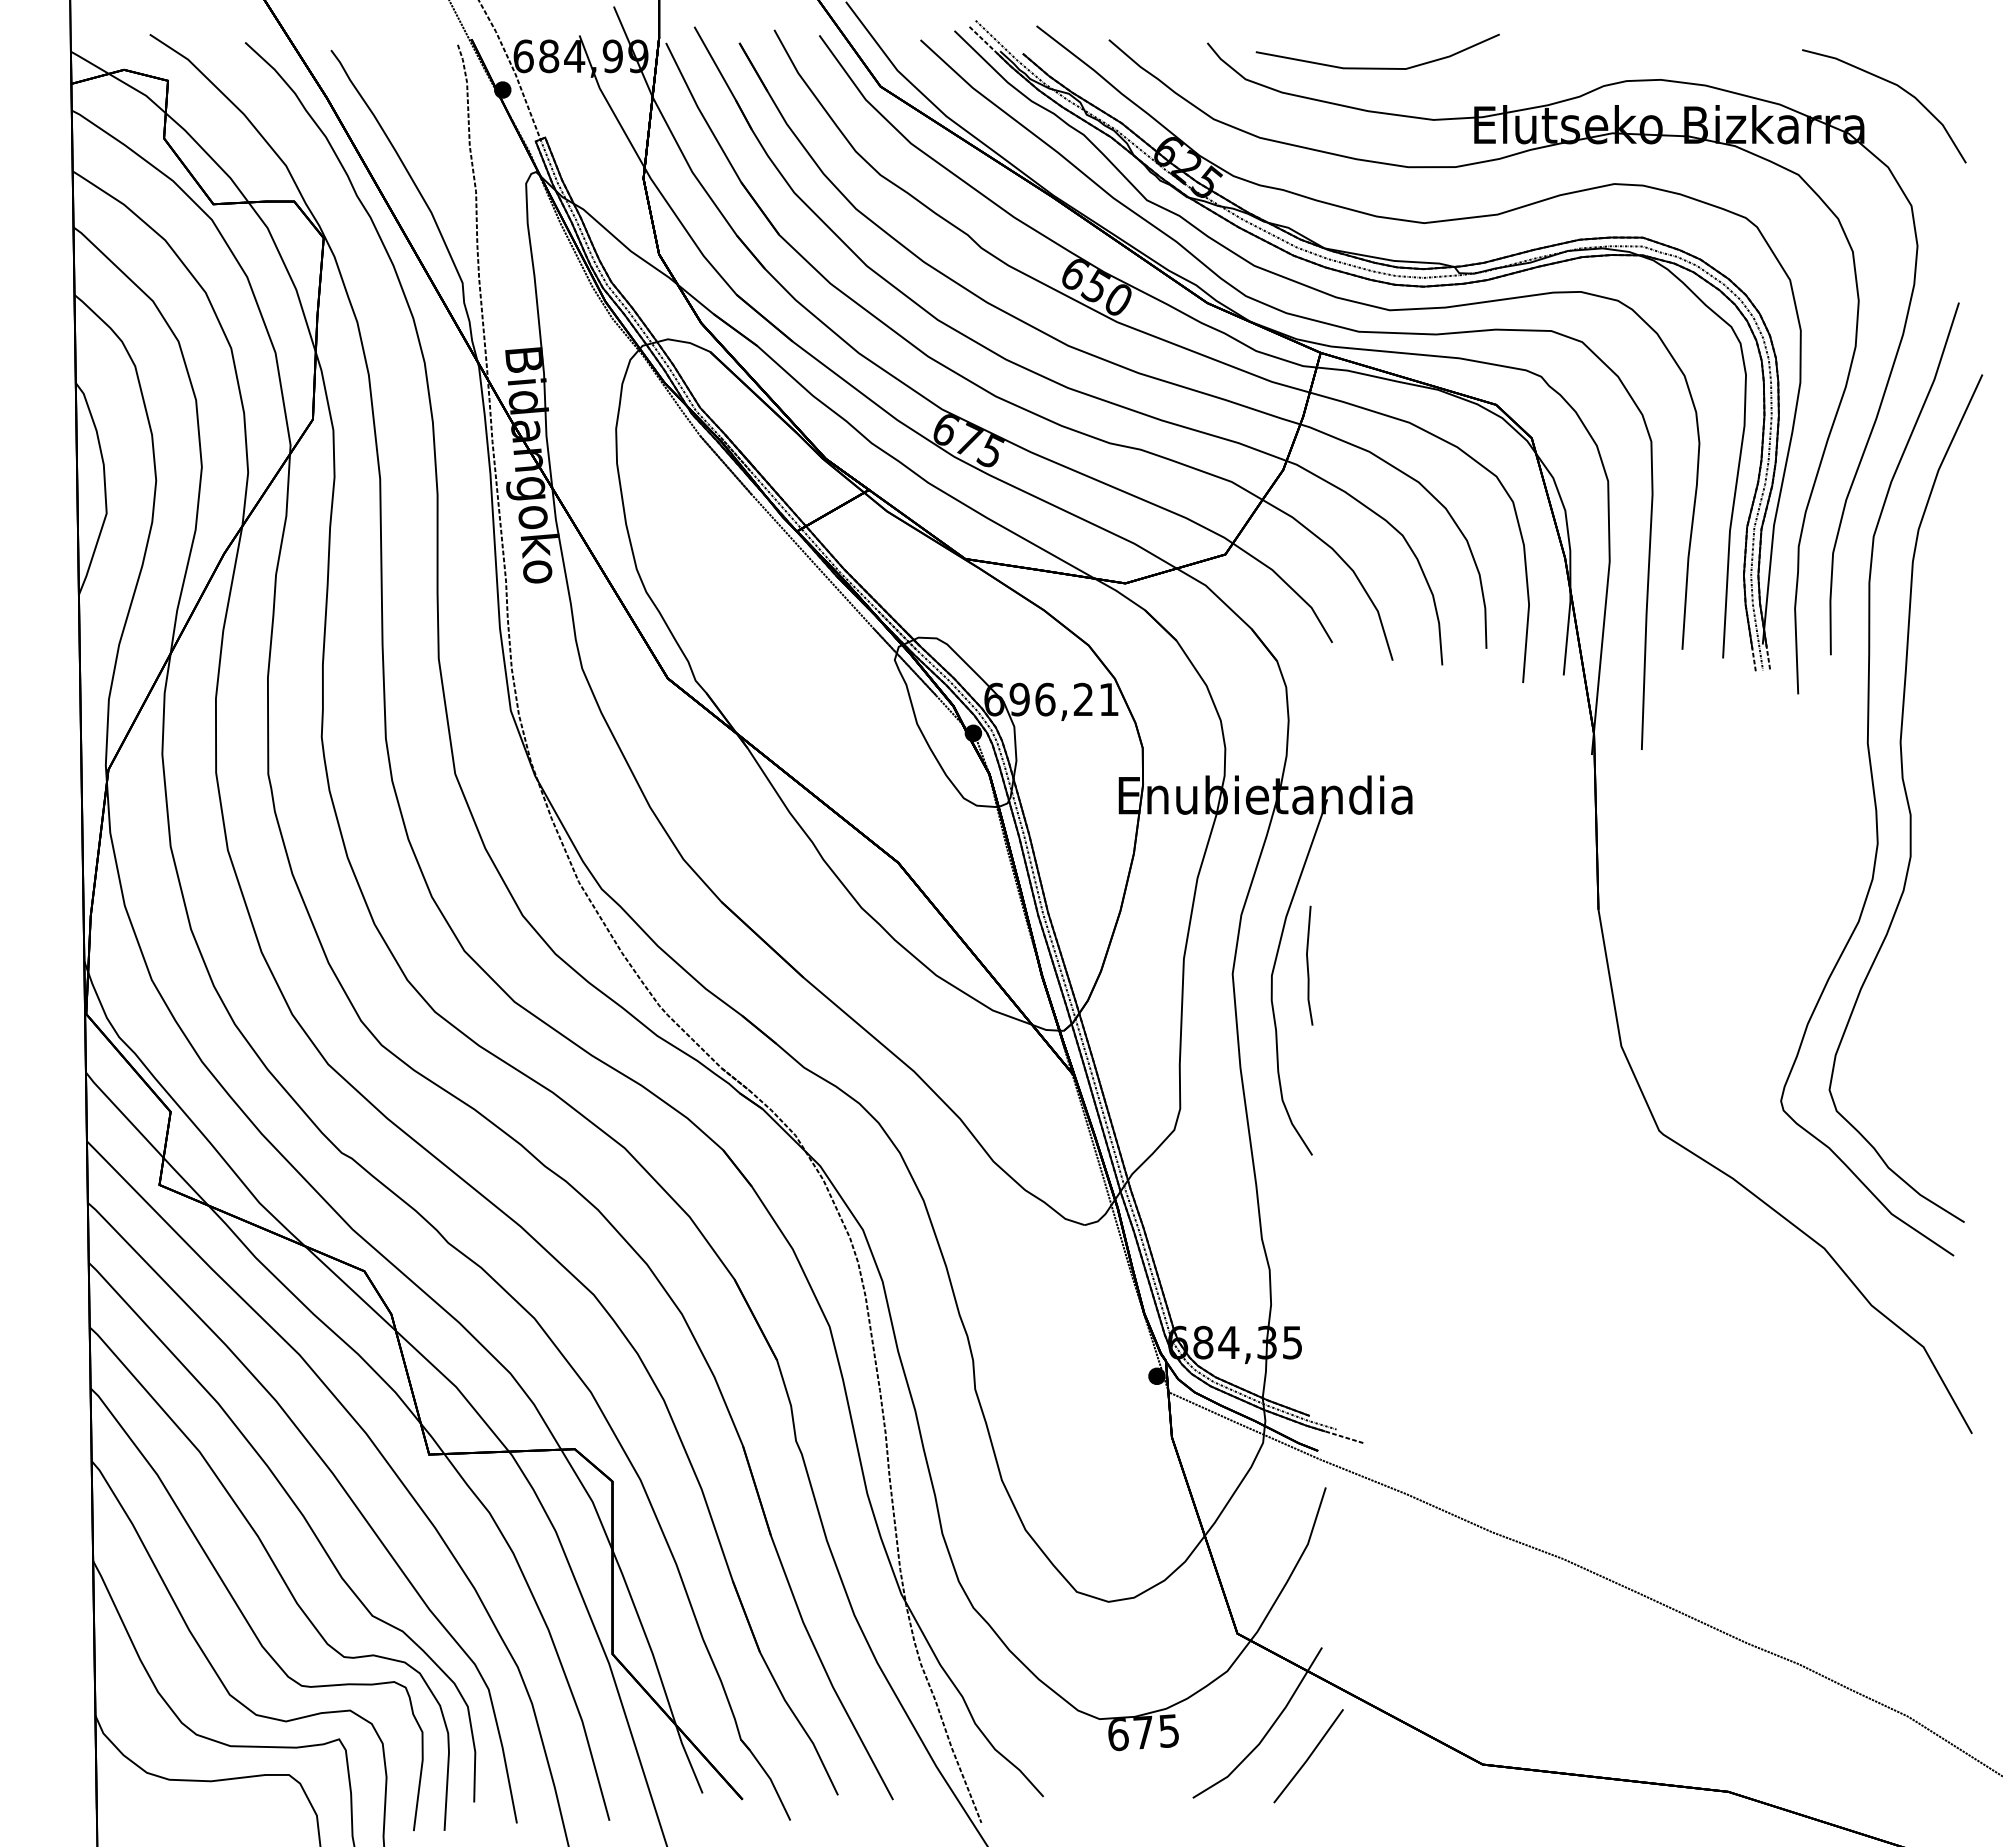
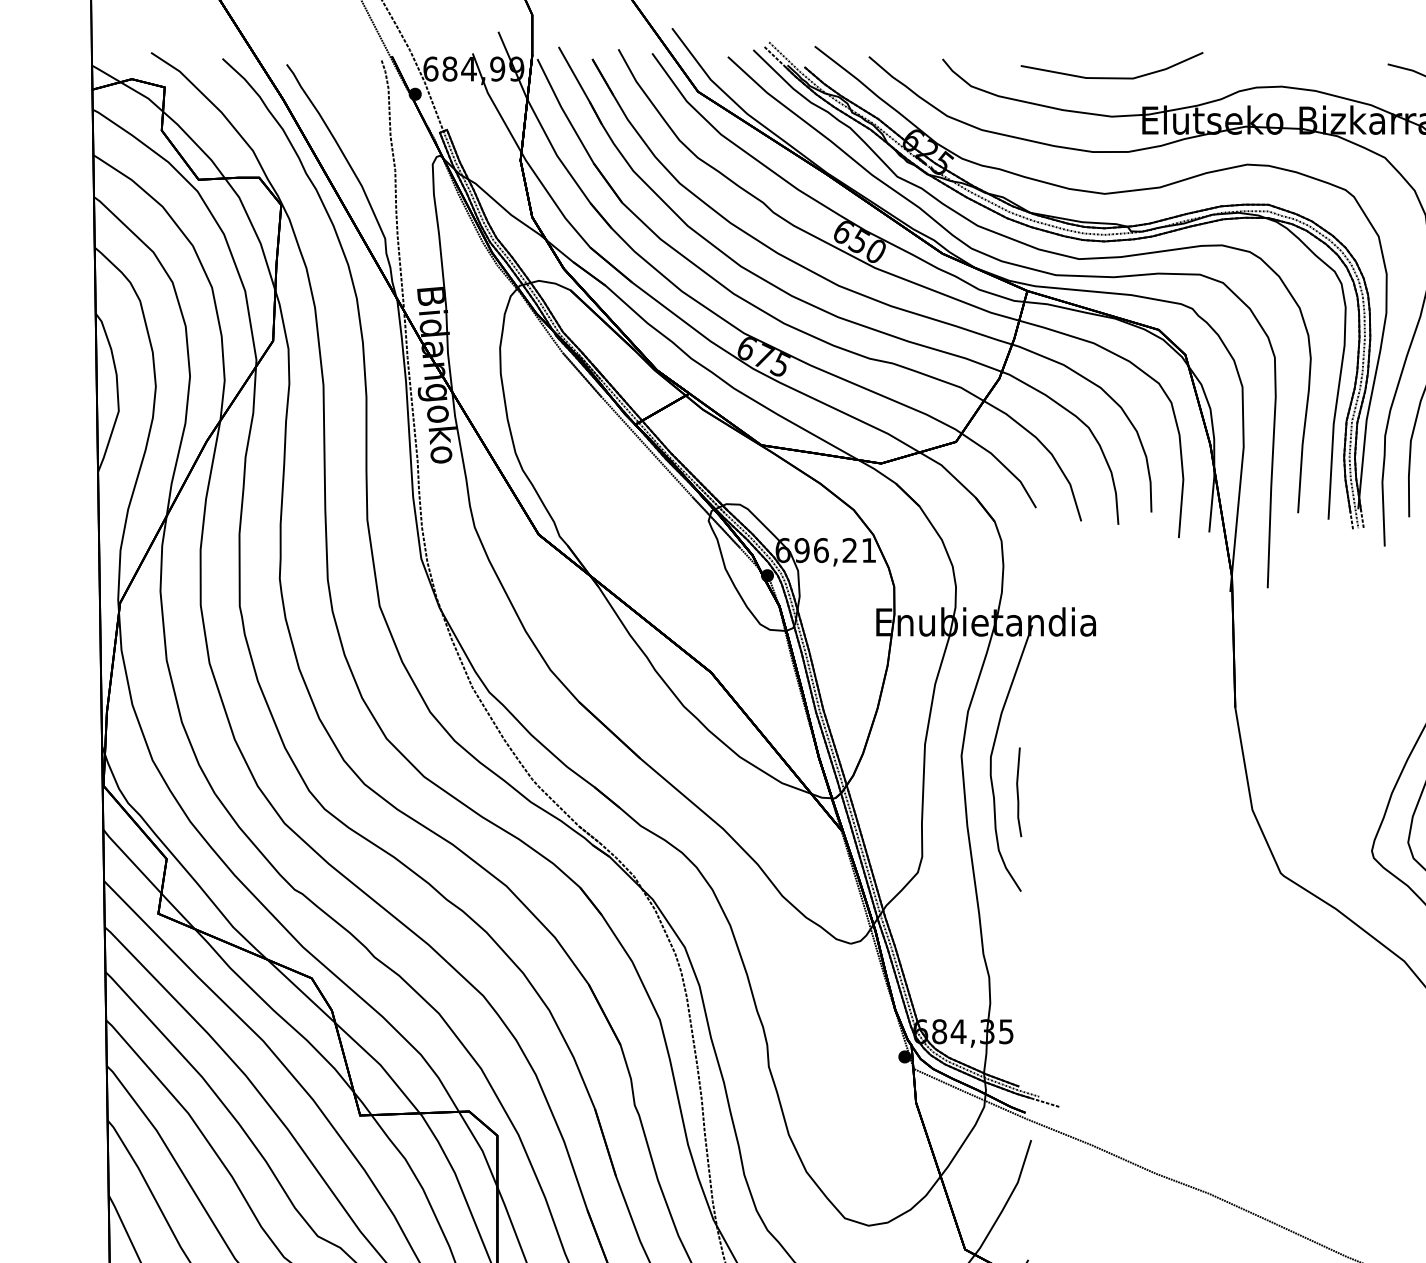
line: (1377, 67) -> (1111, 77), moved
line: (1308, 965) -> (1018, 792), moved

